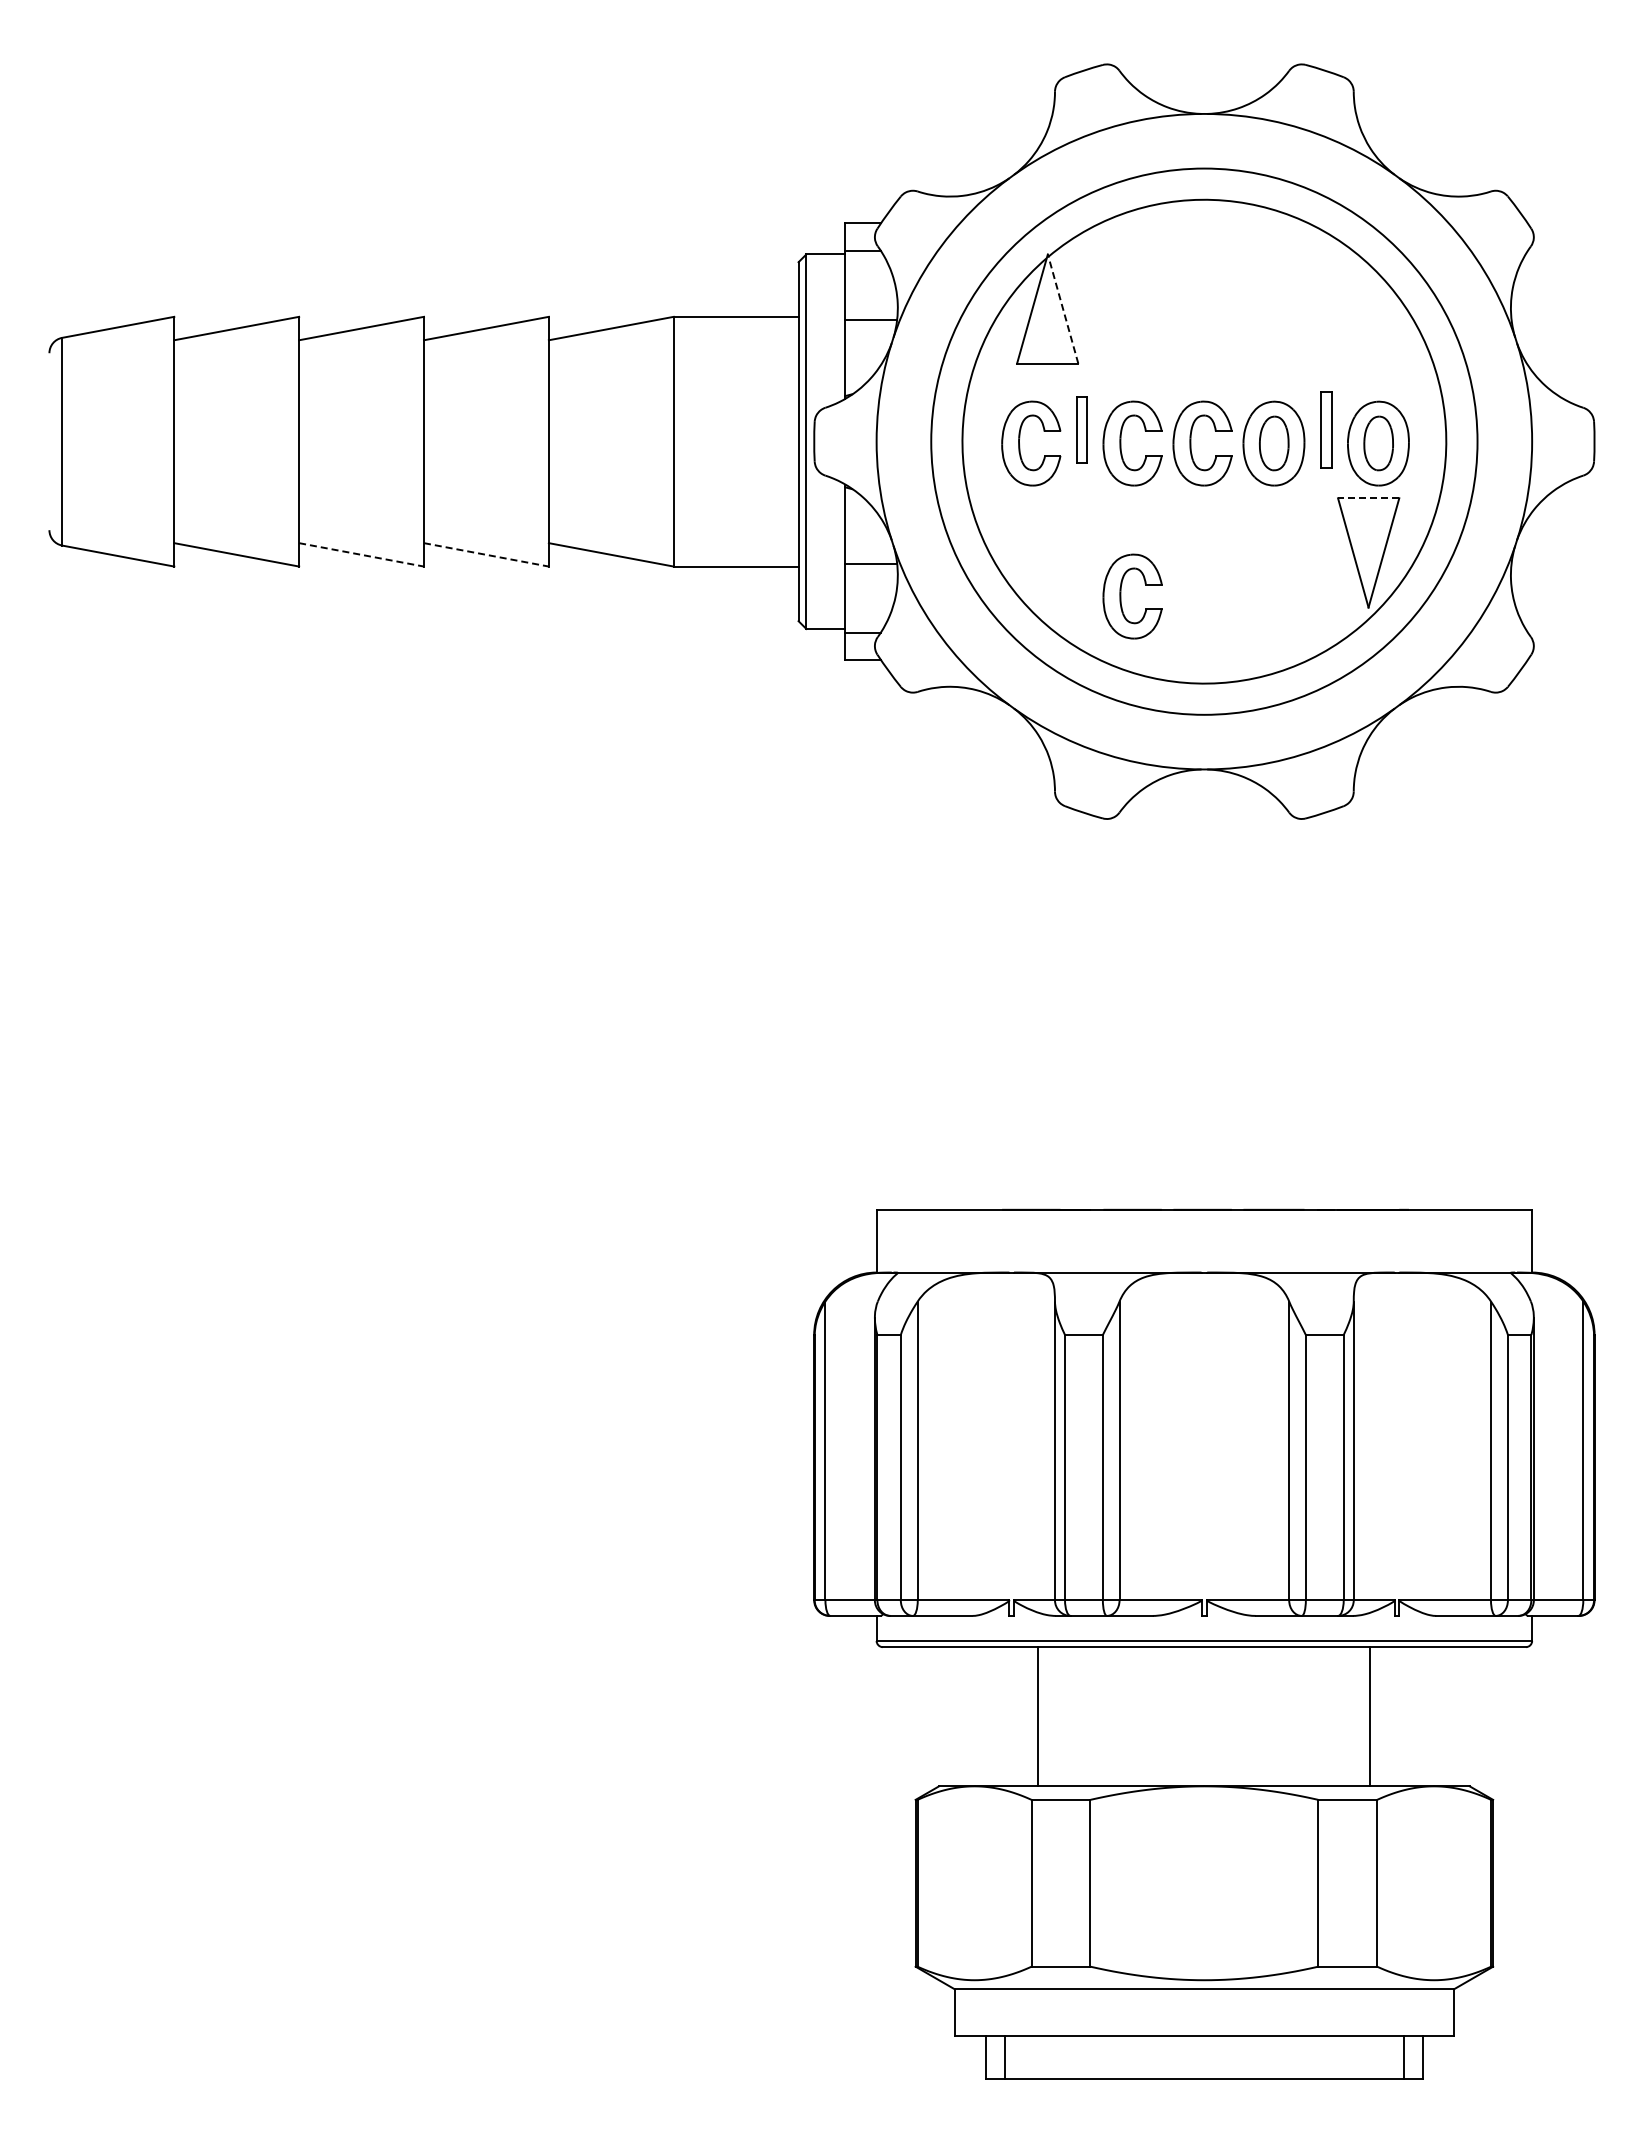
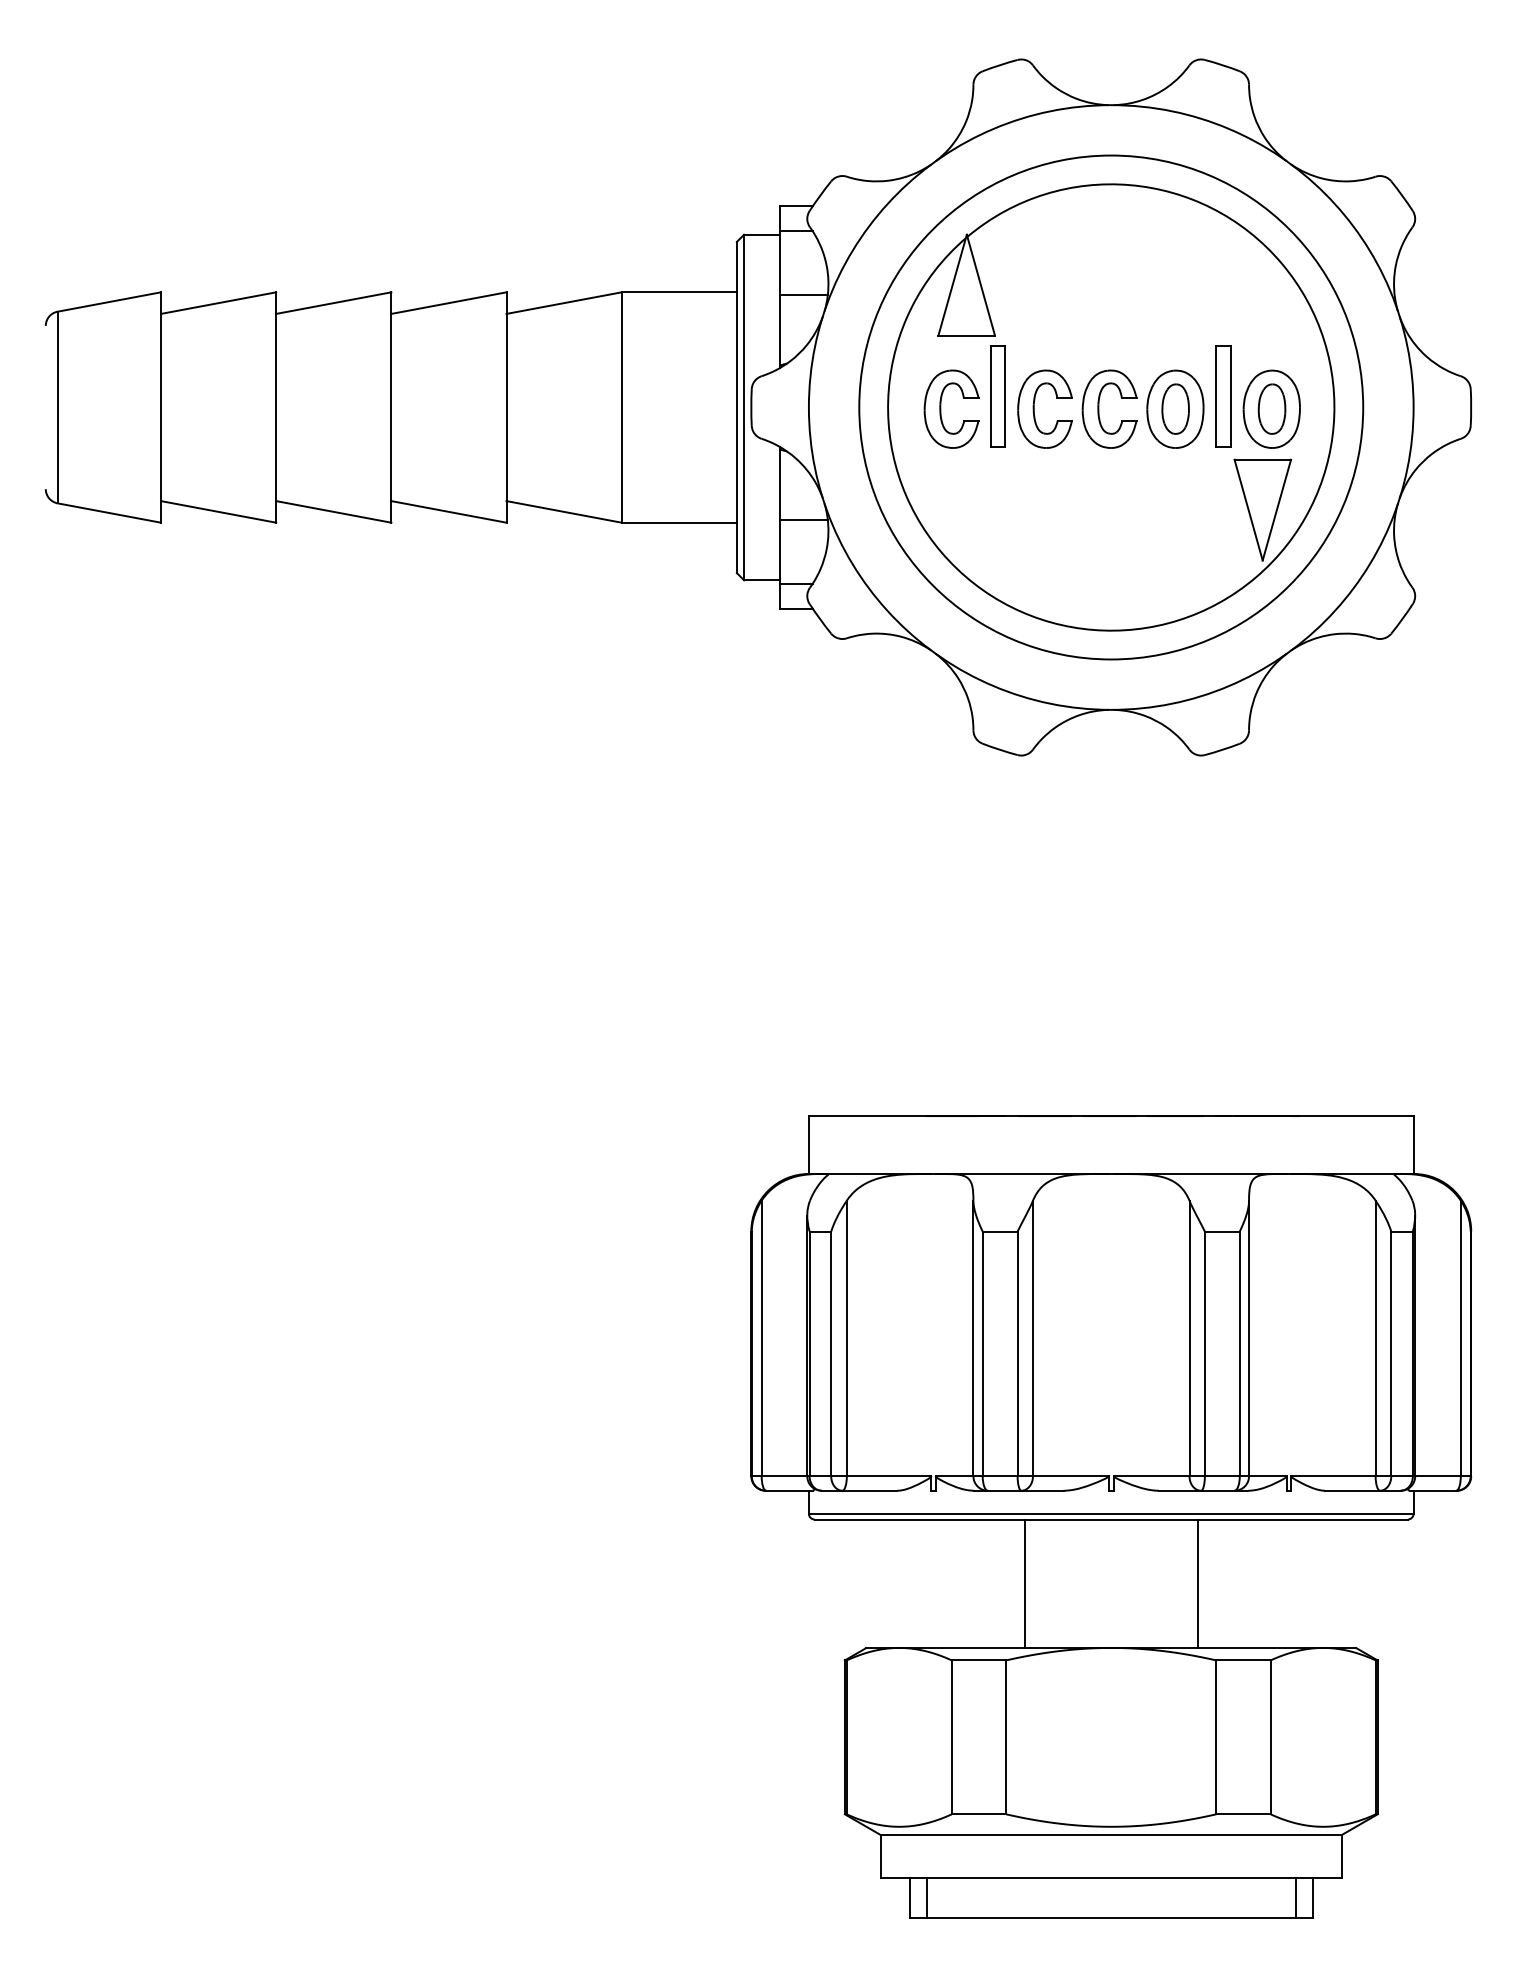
line: (1063, 309) -> (981, 285), dashed -> solid
part: (1081, 429) -> (997, 396), size x1.67
part: (1325, 429) -> (1222, 396), size x1.43
line: (1368, 498) -> (1262, 459), dashed -> solid
line: (361, 554) -> (333, 511), dashed -> solid
line: (486, 554) -> (449, 511), dashed -> solid
part: (1121, 596) -> (1034, 550), removed
line: (1037, 1716) -> (1024, 1583), moved
line: (1370, 1716) -> (1198, 1583), moved

